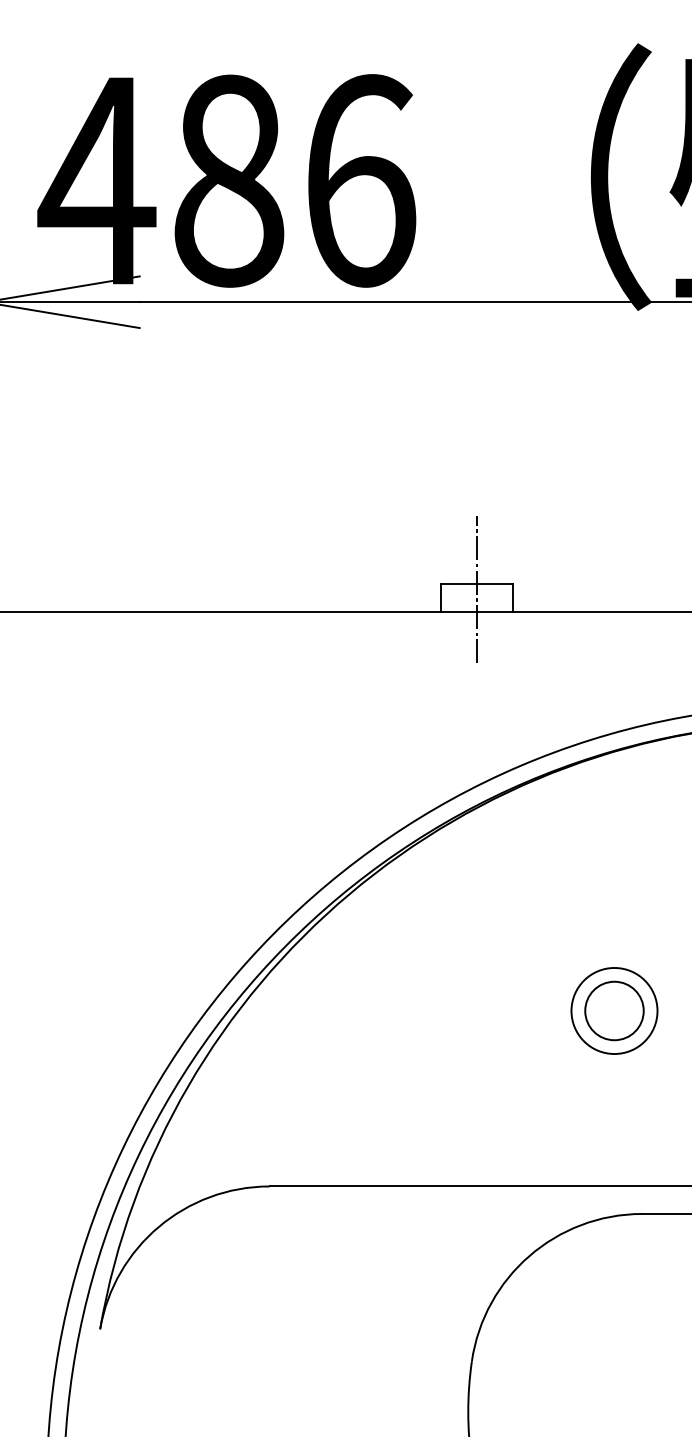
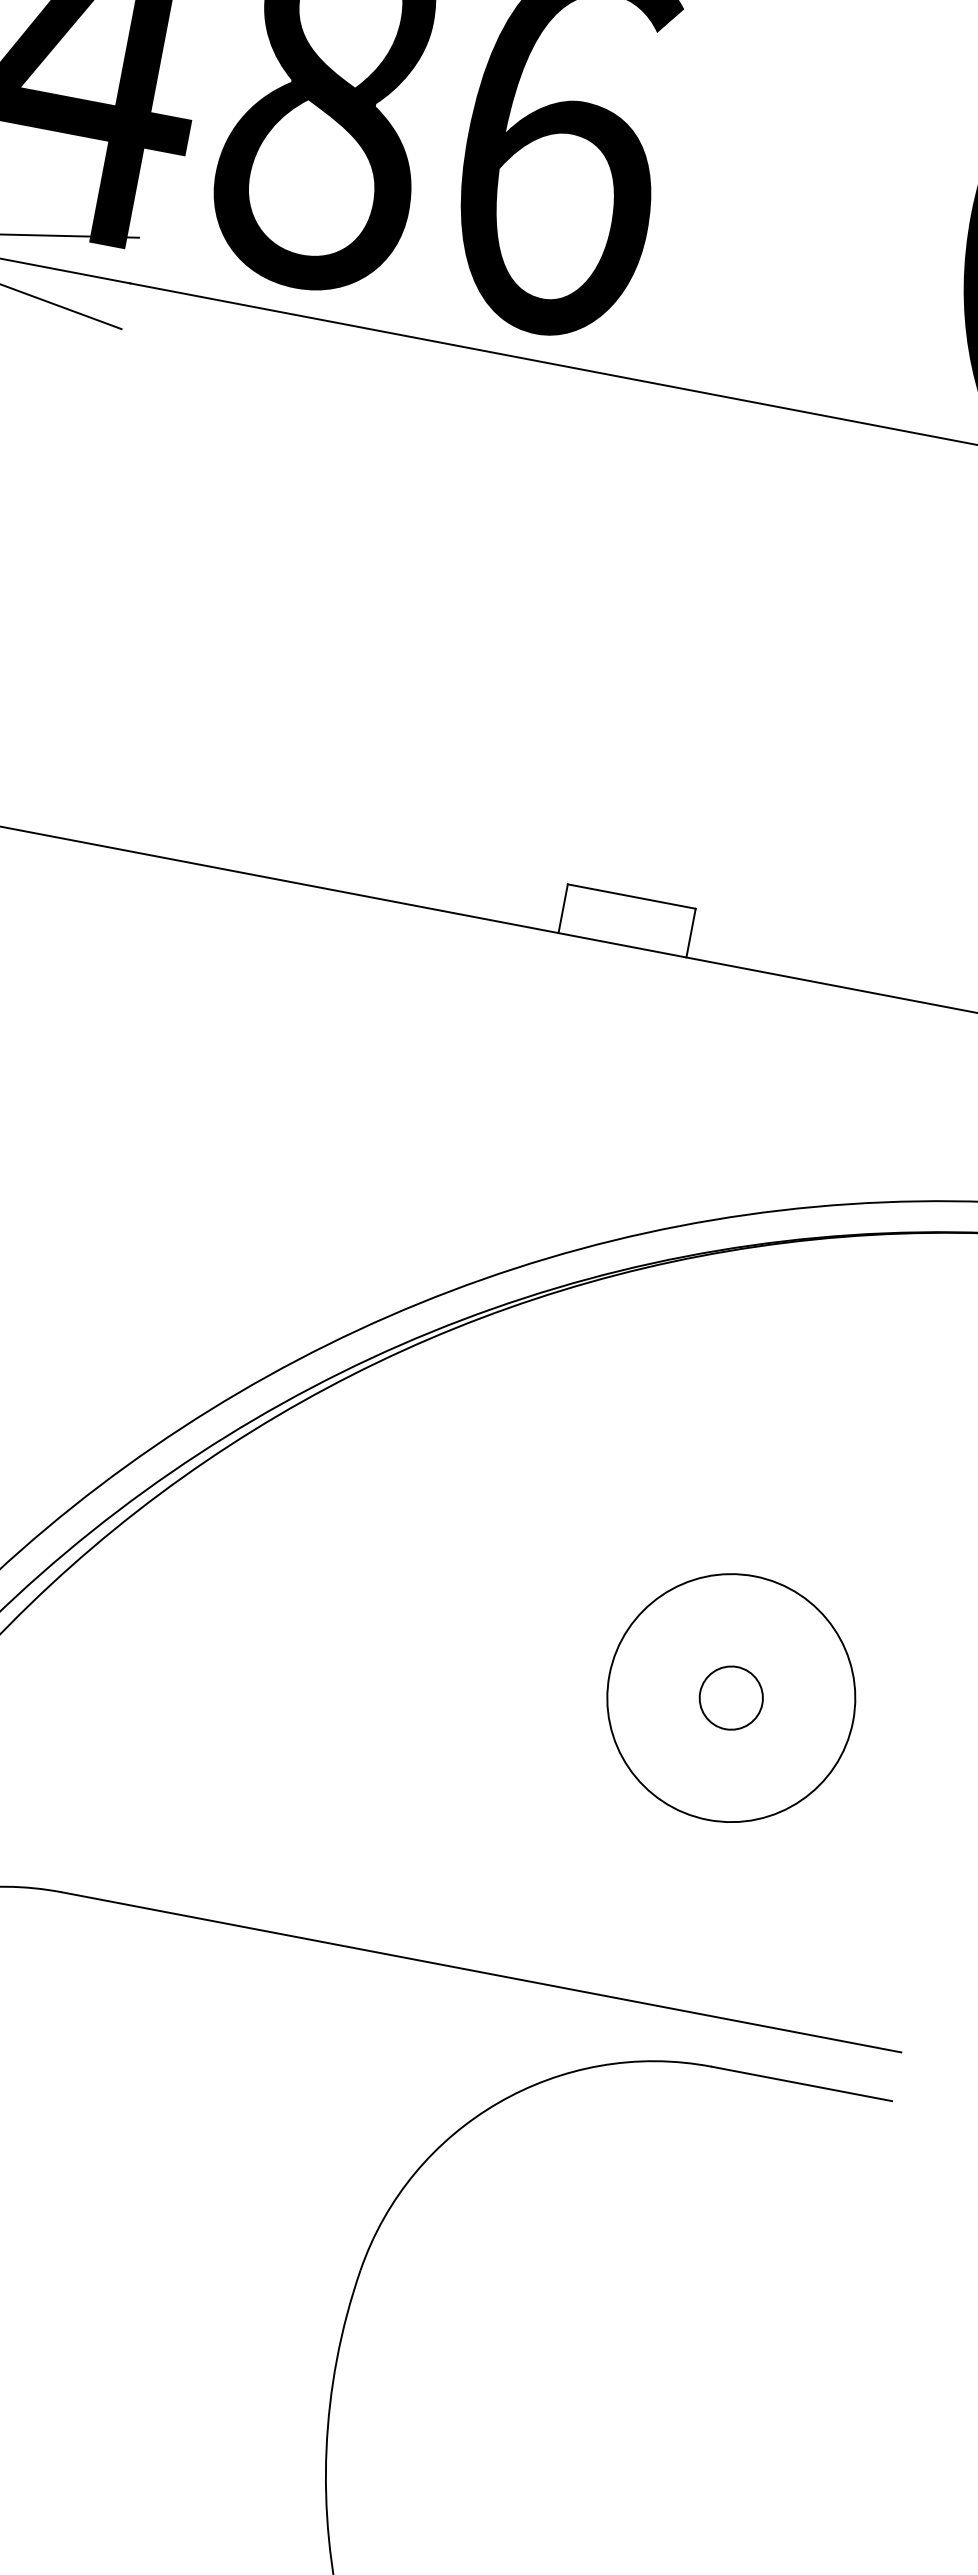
line: (476, 589) -> (629, 905), removed
circle: (614, 1010) -> (731, 1697), size x0.6
circle: (614, 1010) -> (731, 1697), size x1.6

